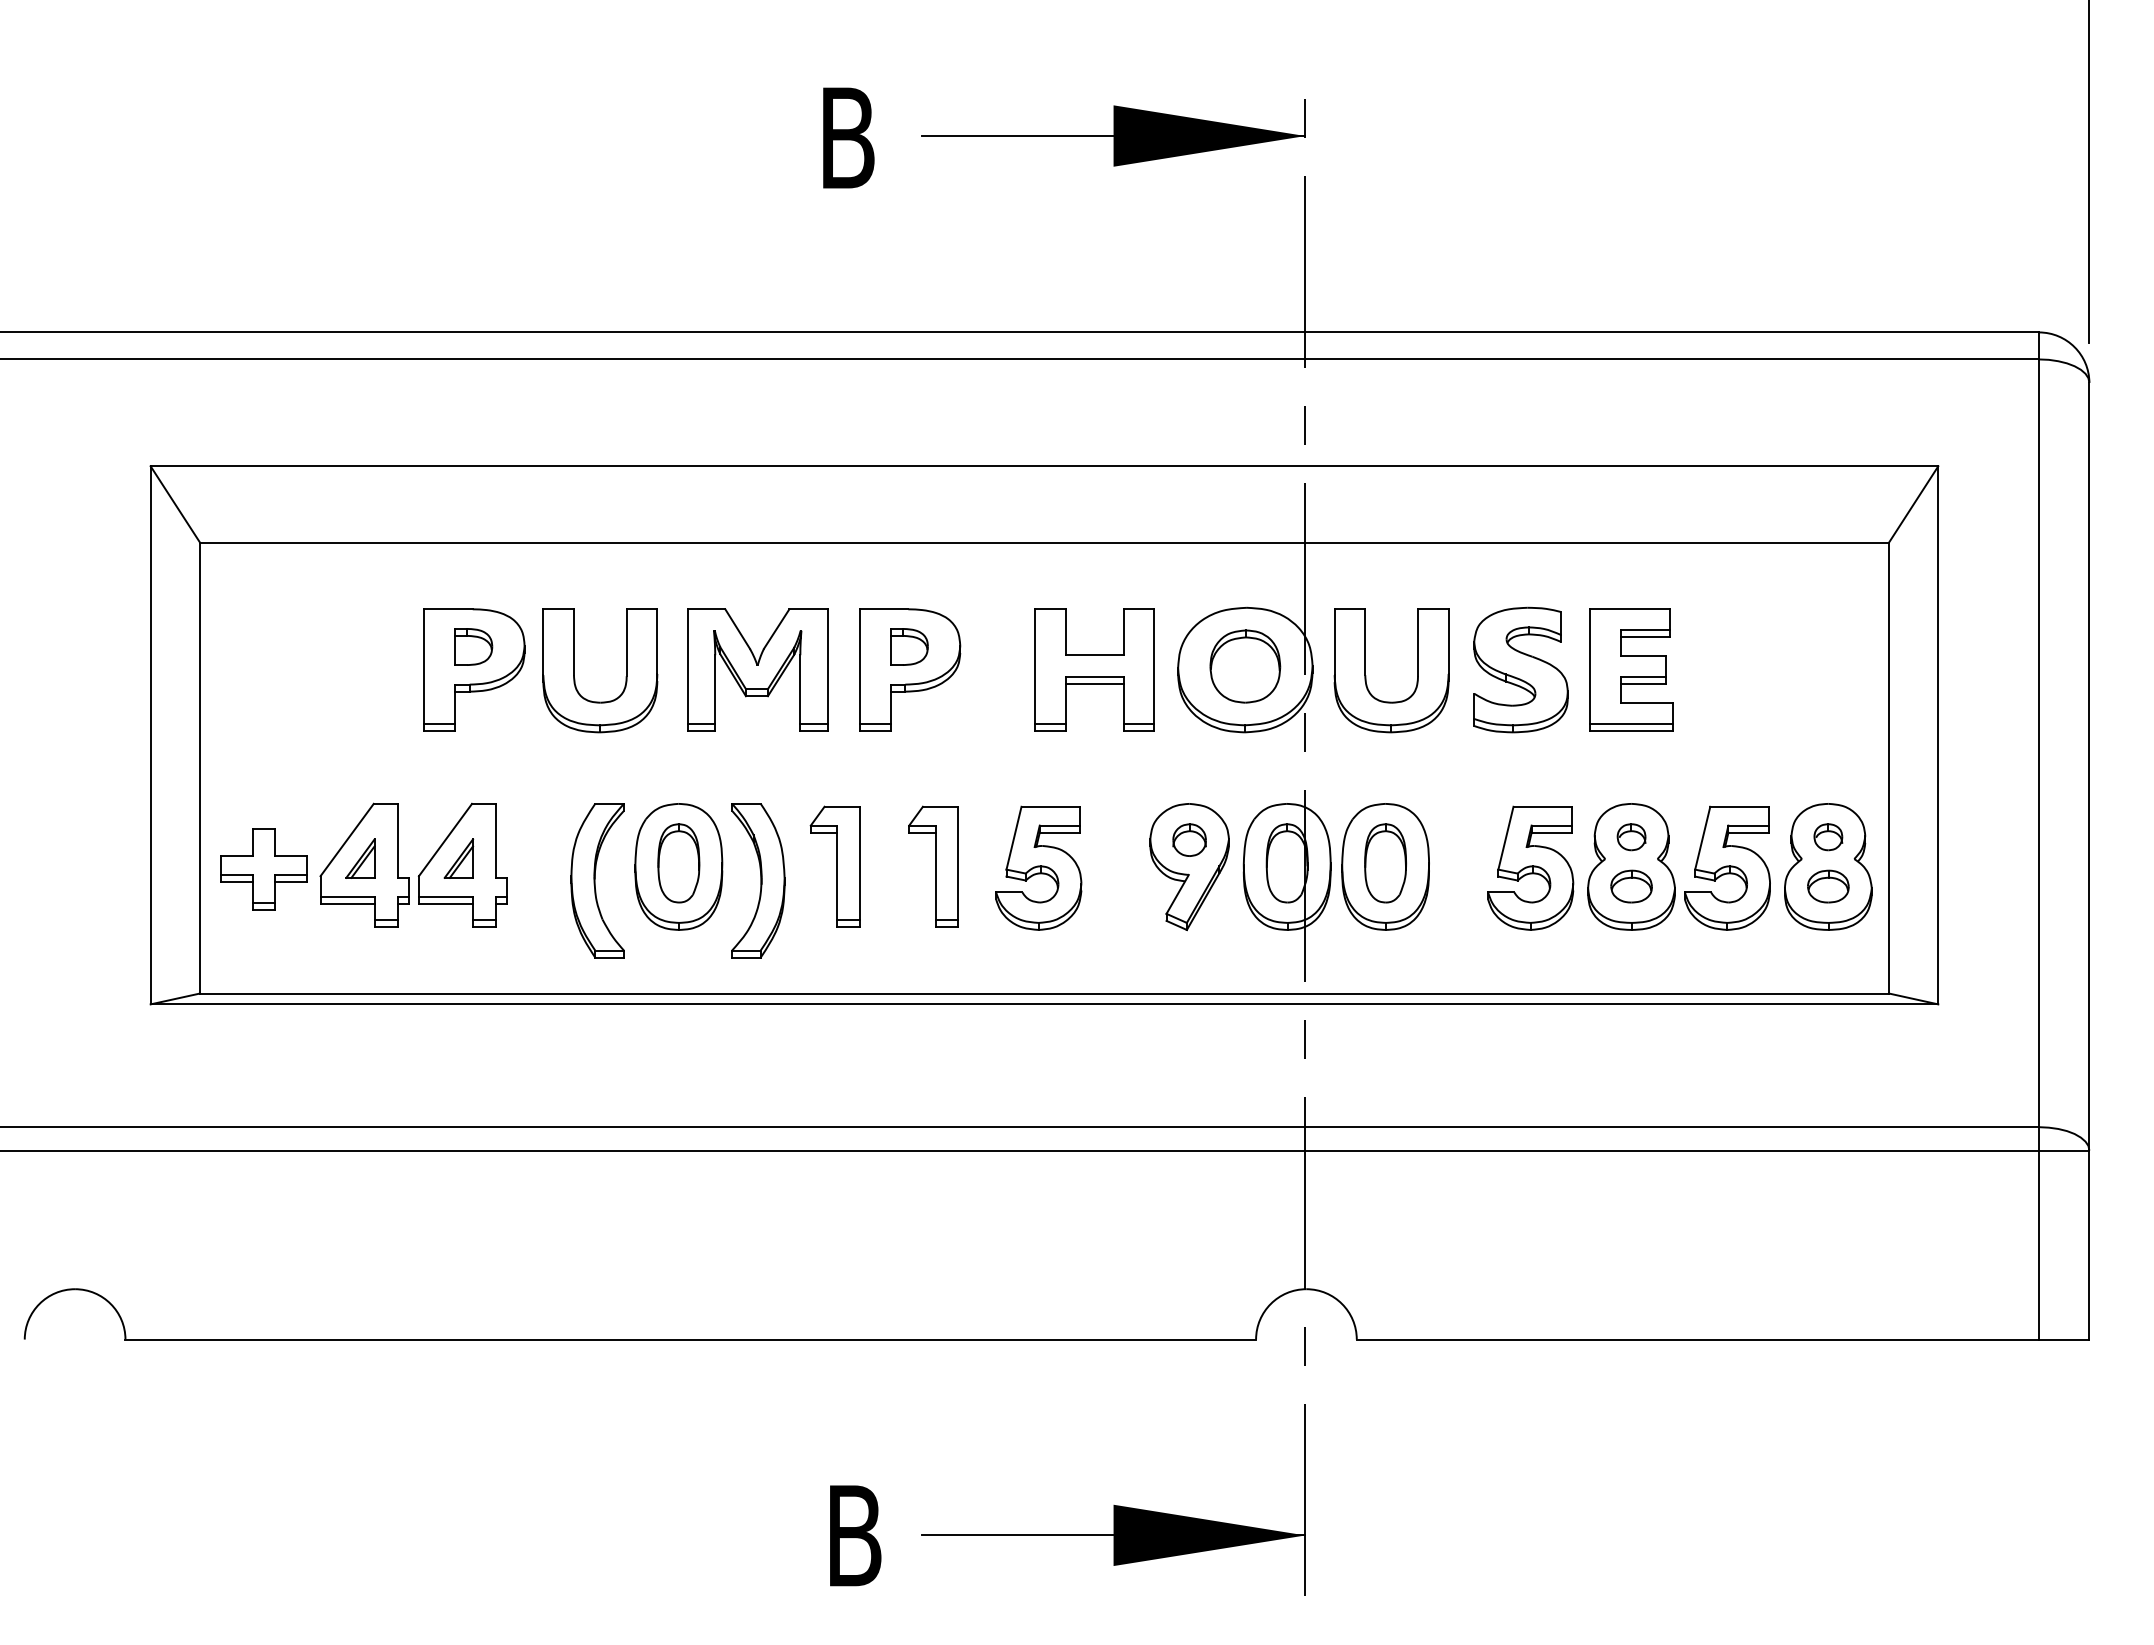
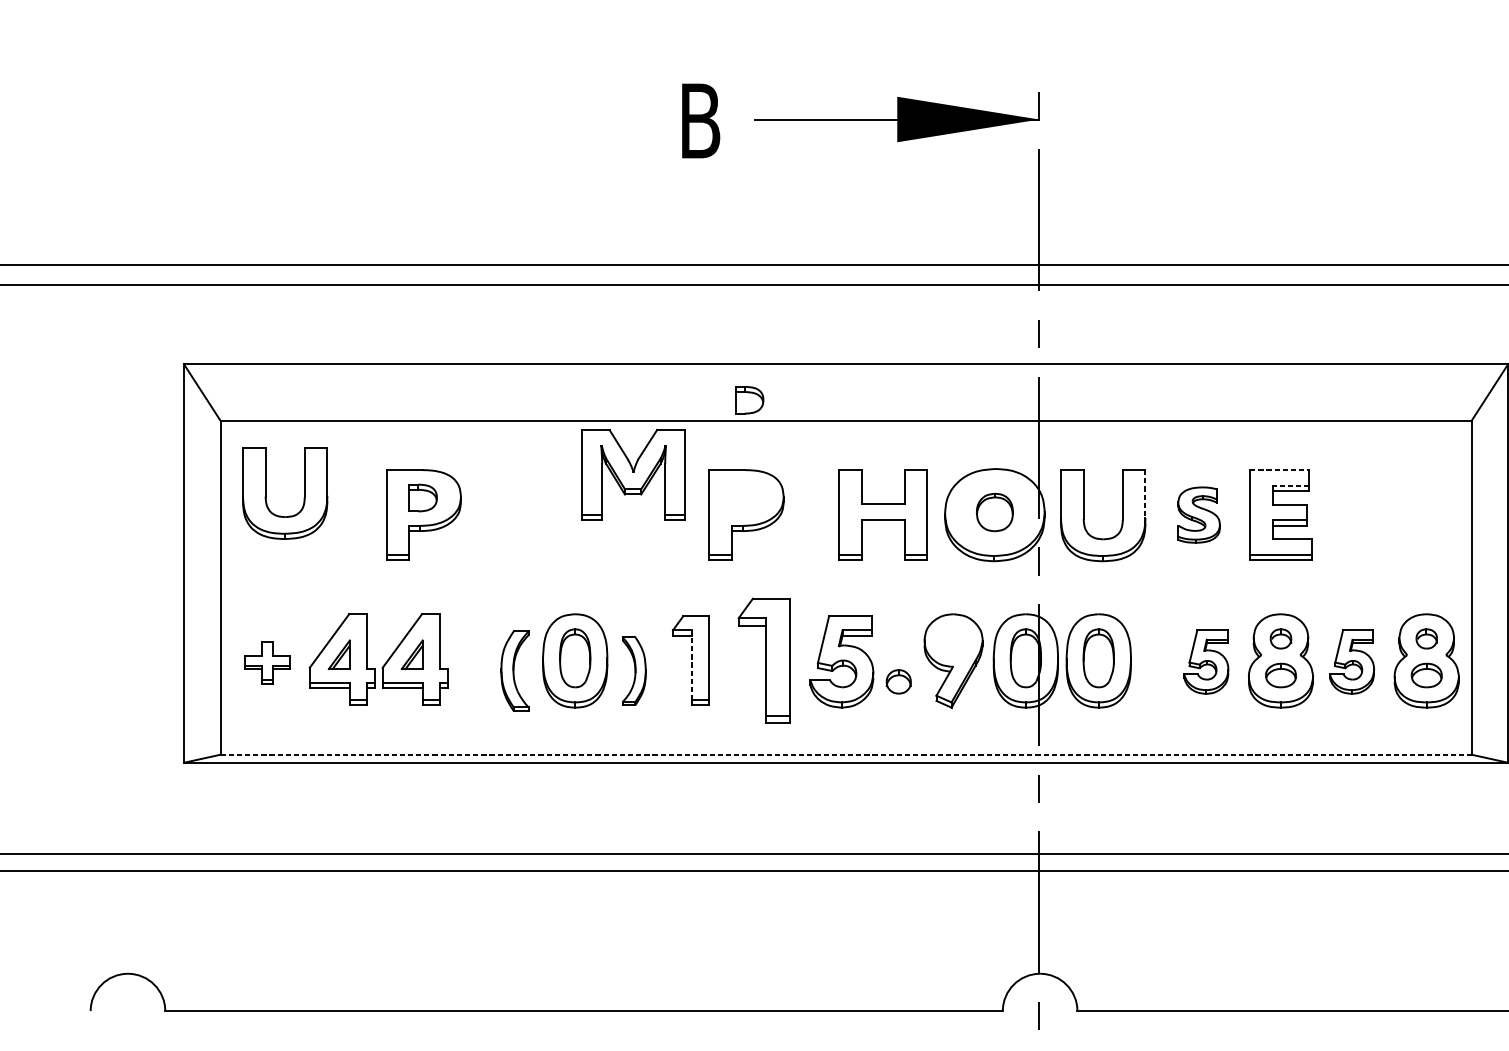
line: (1629, 609) -> (1279, 470), solid -> dashed
line: (1645, 630) -> (1291, 485), solid -> dashed
line: (1448, 642) -> (1145, 494), solid -> dashed
part: (909, 646) -> (749, 399), moved
part: (1245, 666) -> (994, 512), size x0.7
part: (757, 669) -> (633, 474), moved
part: (1520, 669) -> (1198, 514), size x0.6
part: (625, 676) -> (303, 497), moved
line: (1094, 684) -> (883, 525), removed
part: (1189, 839) -> (898, 681), moved
part: (933, 866) -> (763, 660), size x1.4
part: (1530, 867) -> (1206, 661), size x0.7
part: (1727, 867) -> (1352, 661), size x0.7
part: (263, 869) -> (267, 662), size x0.7
line: (837, 872) -> (692, 665), solid -> dashed
part: (597, 880) -> (514, 671), size x0.7
part: (758, 880) -> (634, 671), size x0.6
line: (1045, 993) -> (846, 754), solid -> dashed

